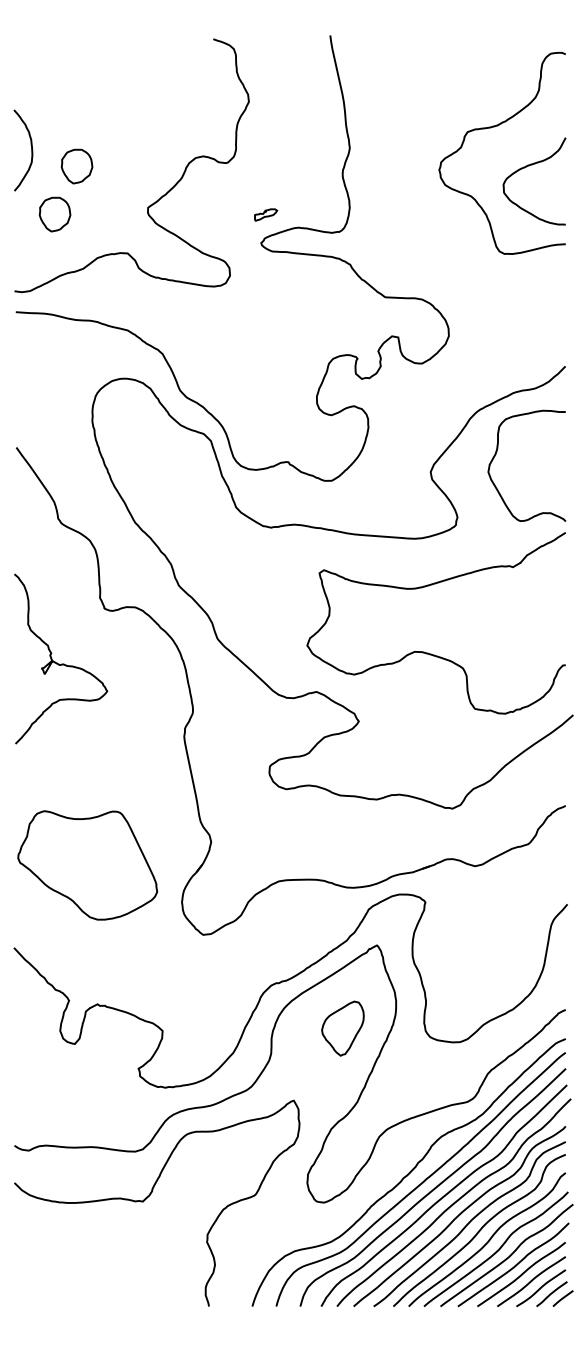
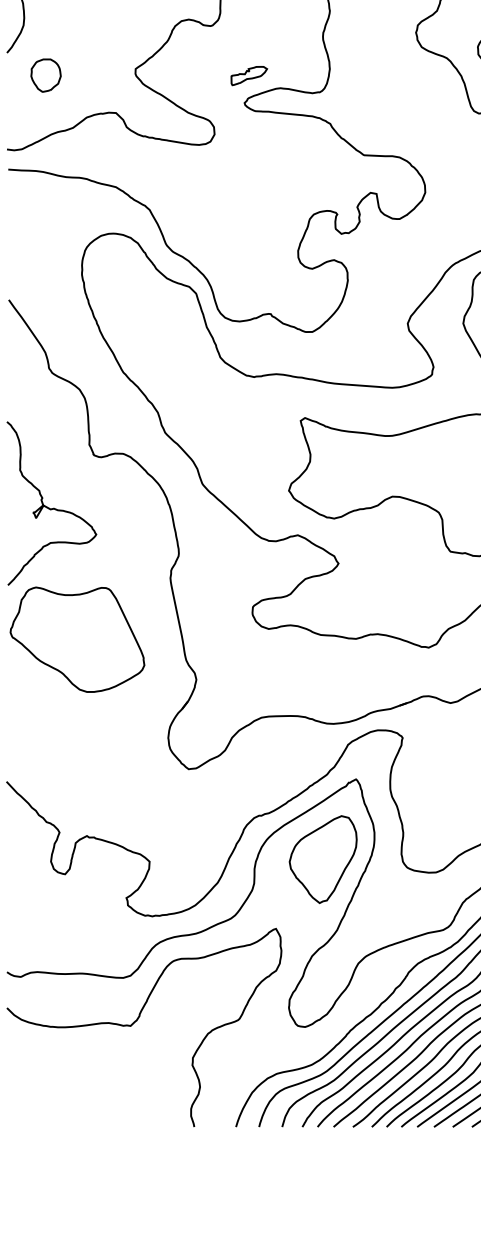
part: (76, 166) -> (66, 29), removed
part: (265, 214) -> (248, 75), size x1.67
part: (87, 865) -> (77, 639), moved
part: (342, 1028) -> (322, 859), size x1.67

